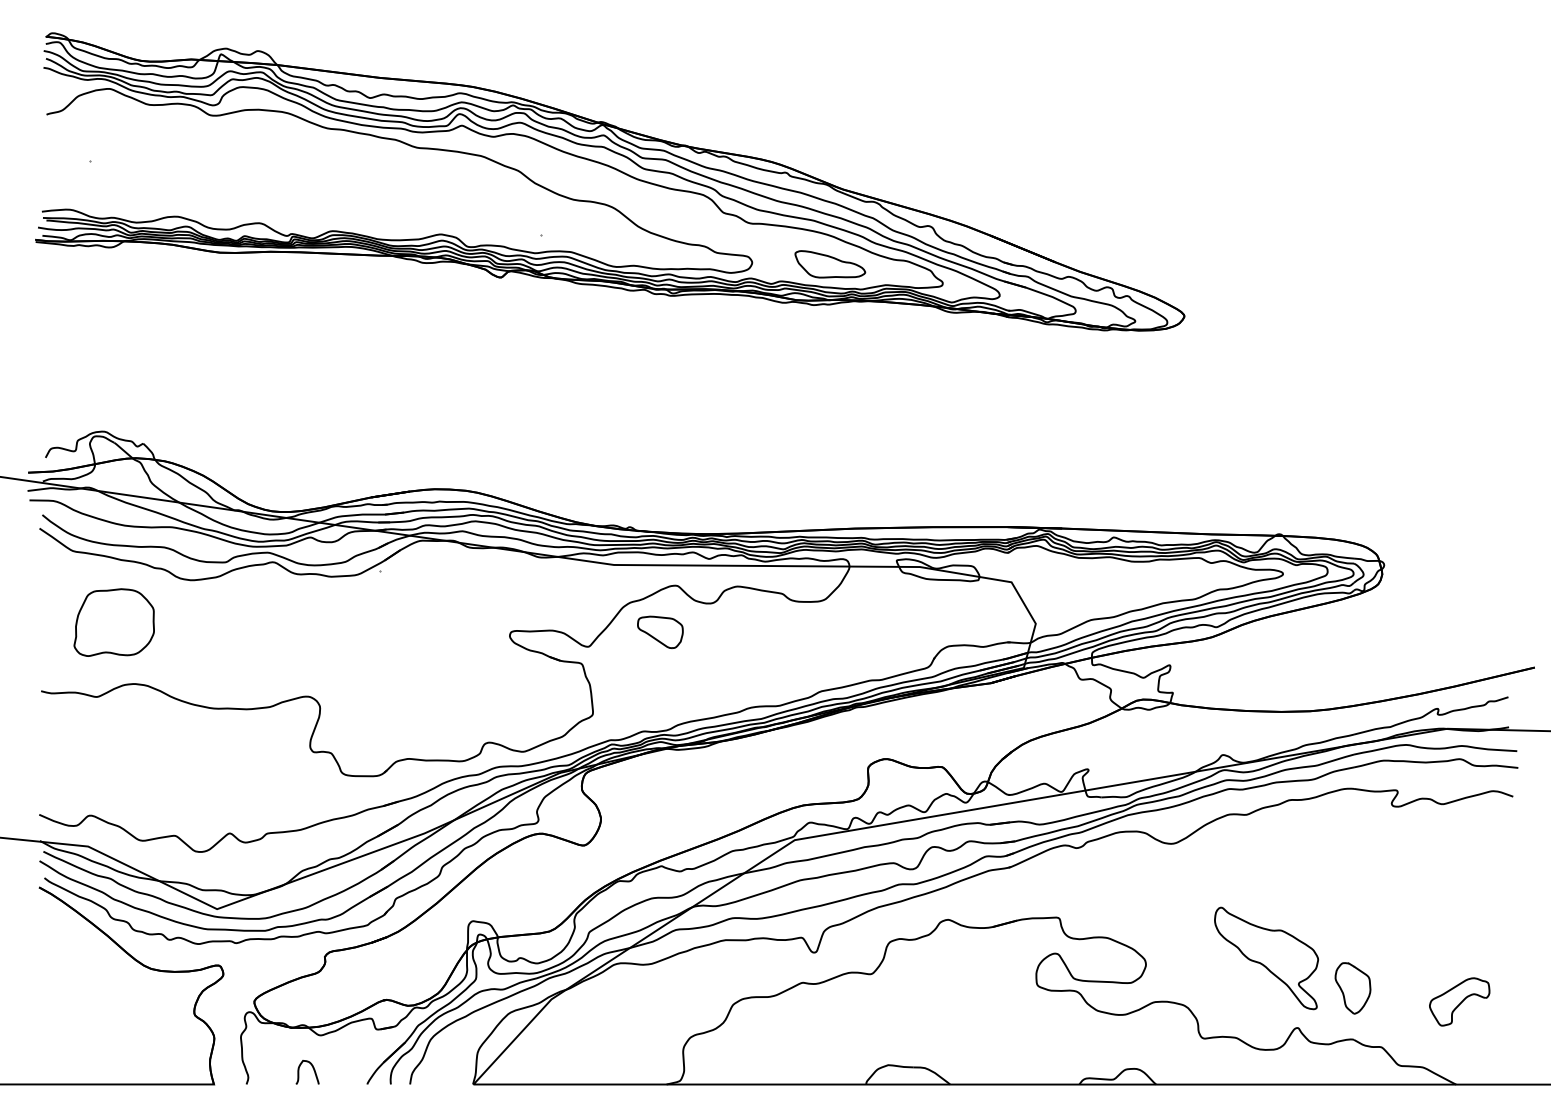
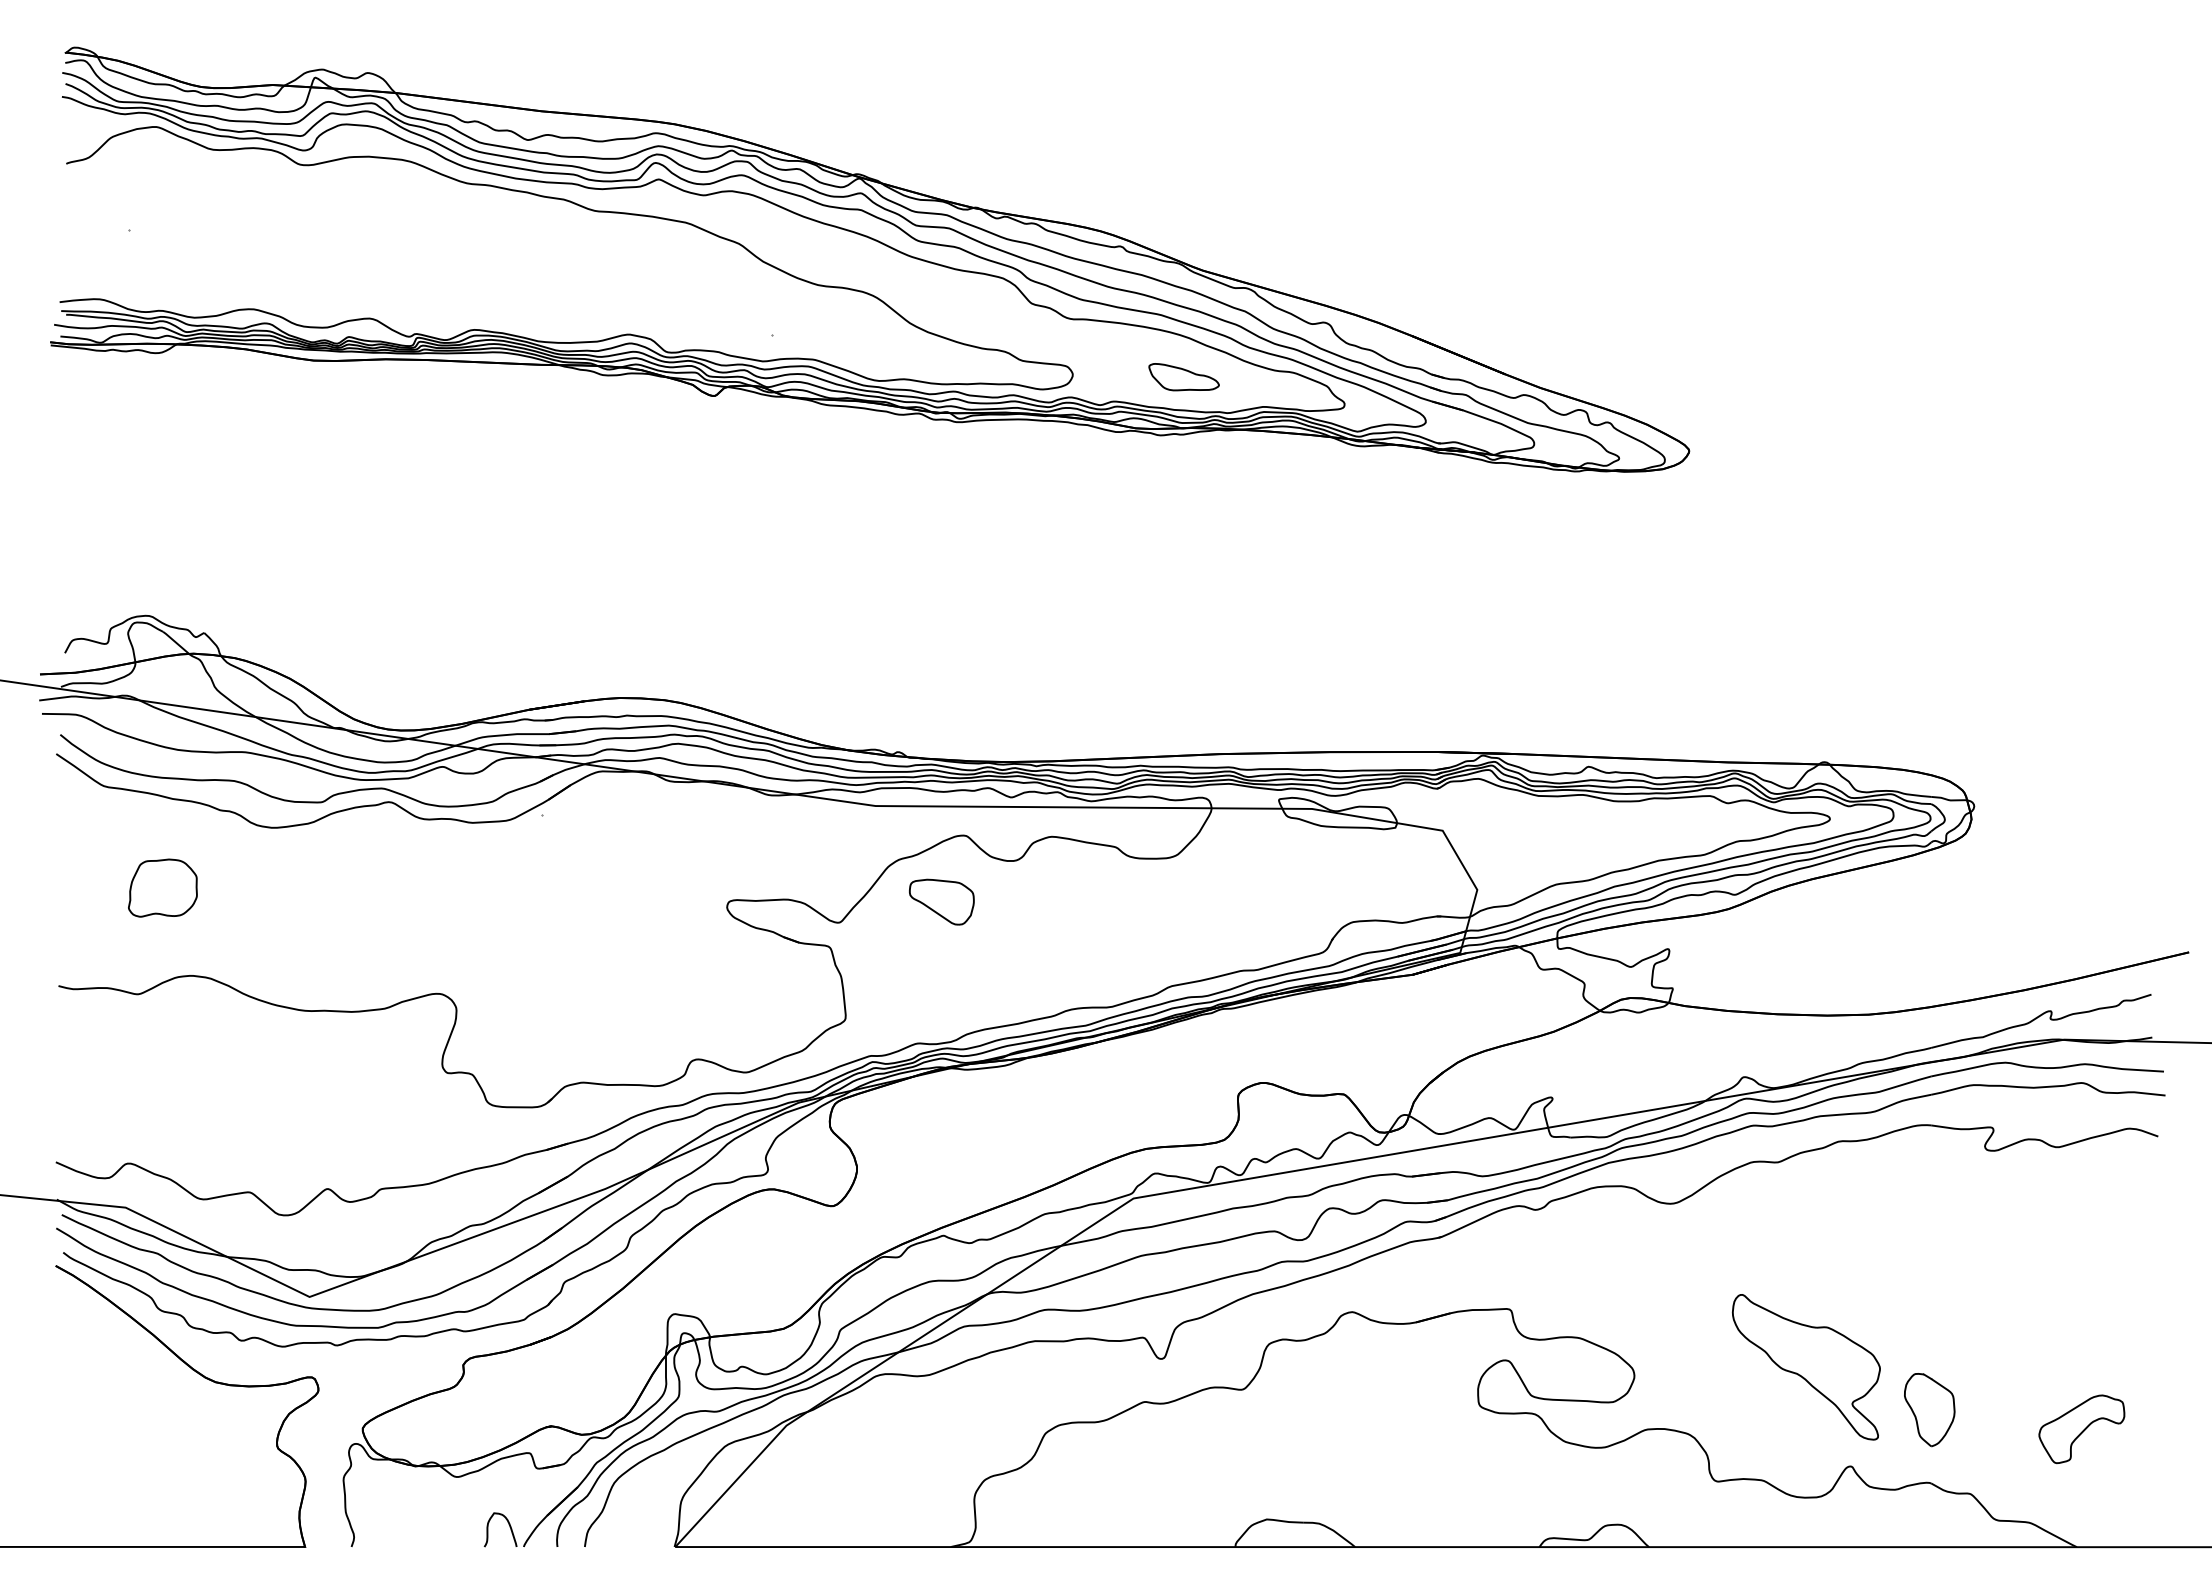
part: (829, 263) -> (1183, 376), size x0.7
part: (114, 622) -> (162, 887), size x0.6
curve: (313, 1070) -> (509, 1527), moved

